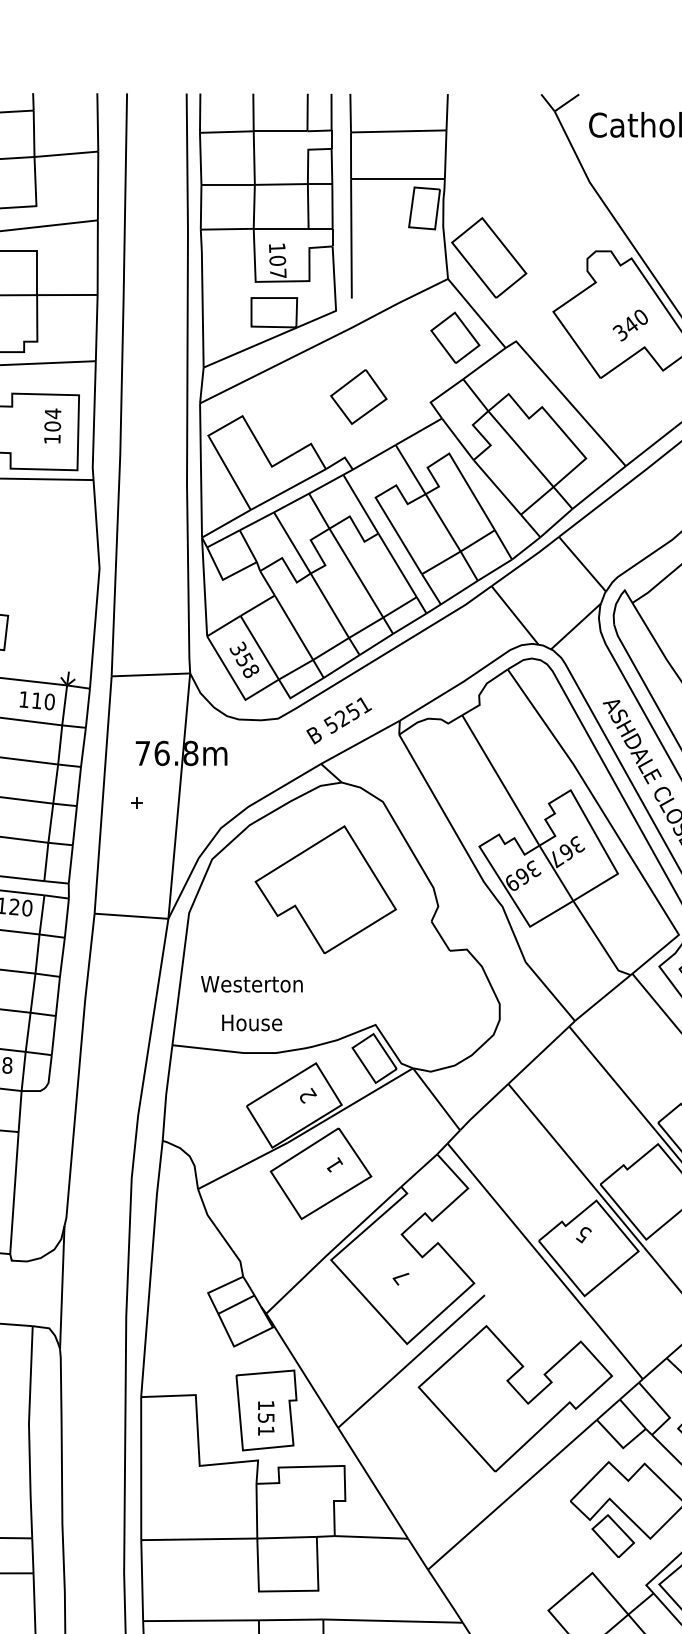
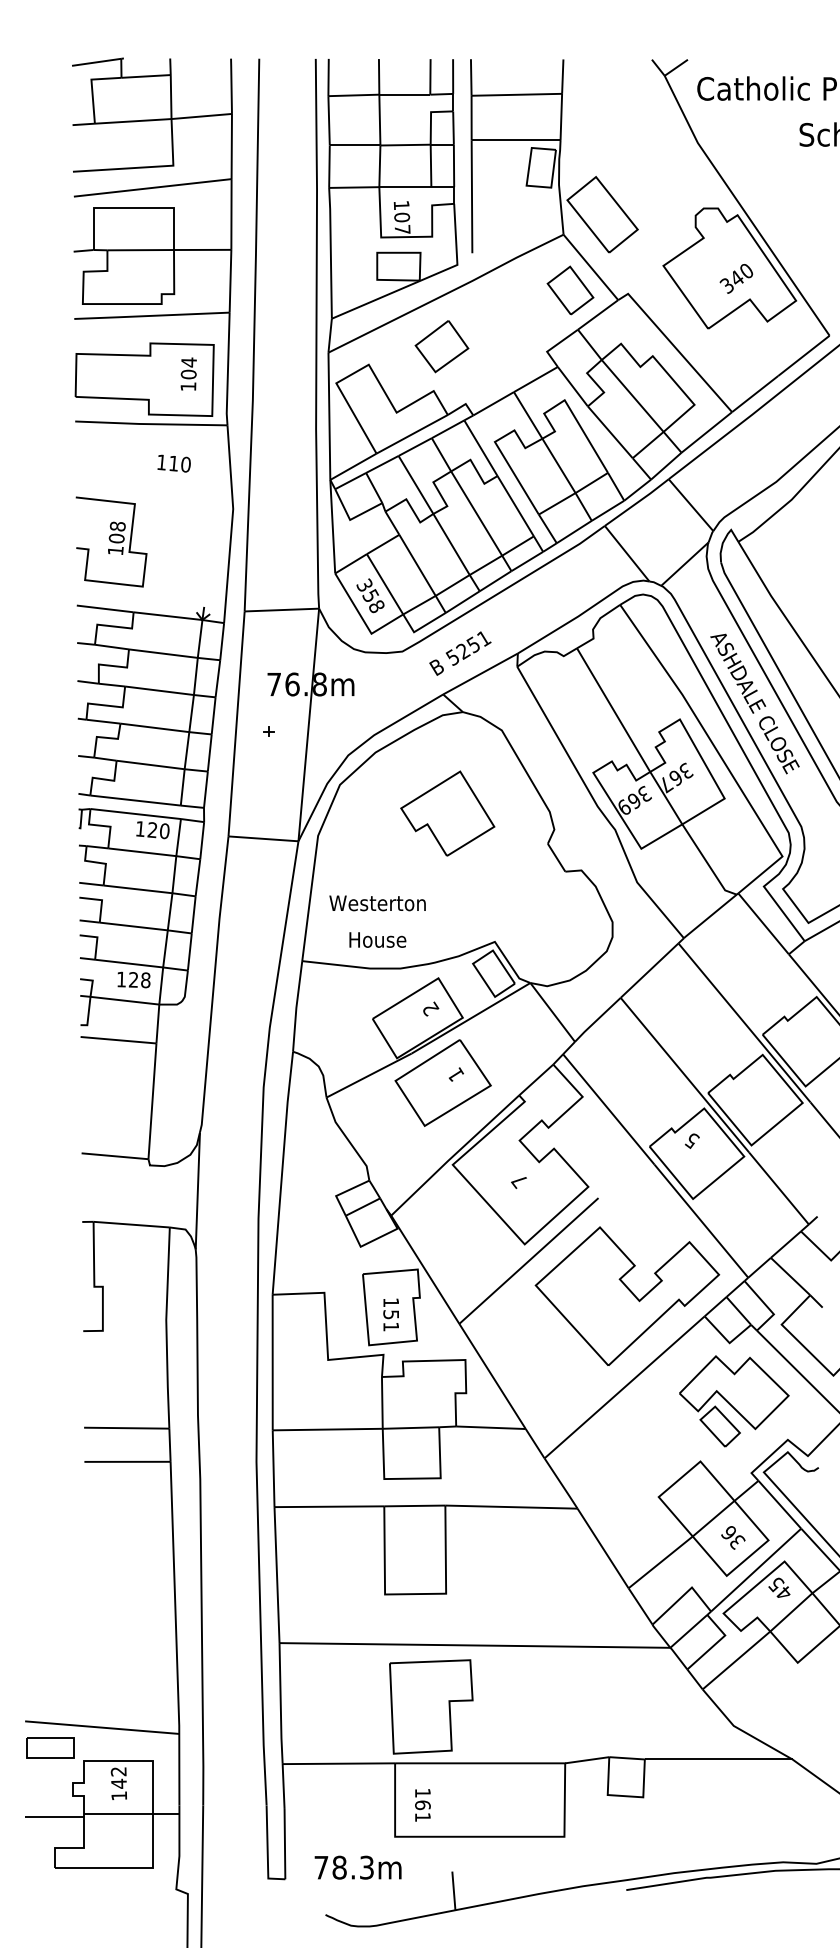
part: (358, 396) -> (441, 346), moved
text: (36, 700) -> (173, 463), moved
part: (325, 889) -> (447, 813), size x0.7

